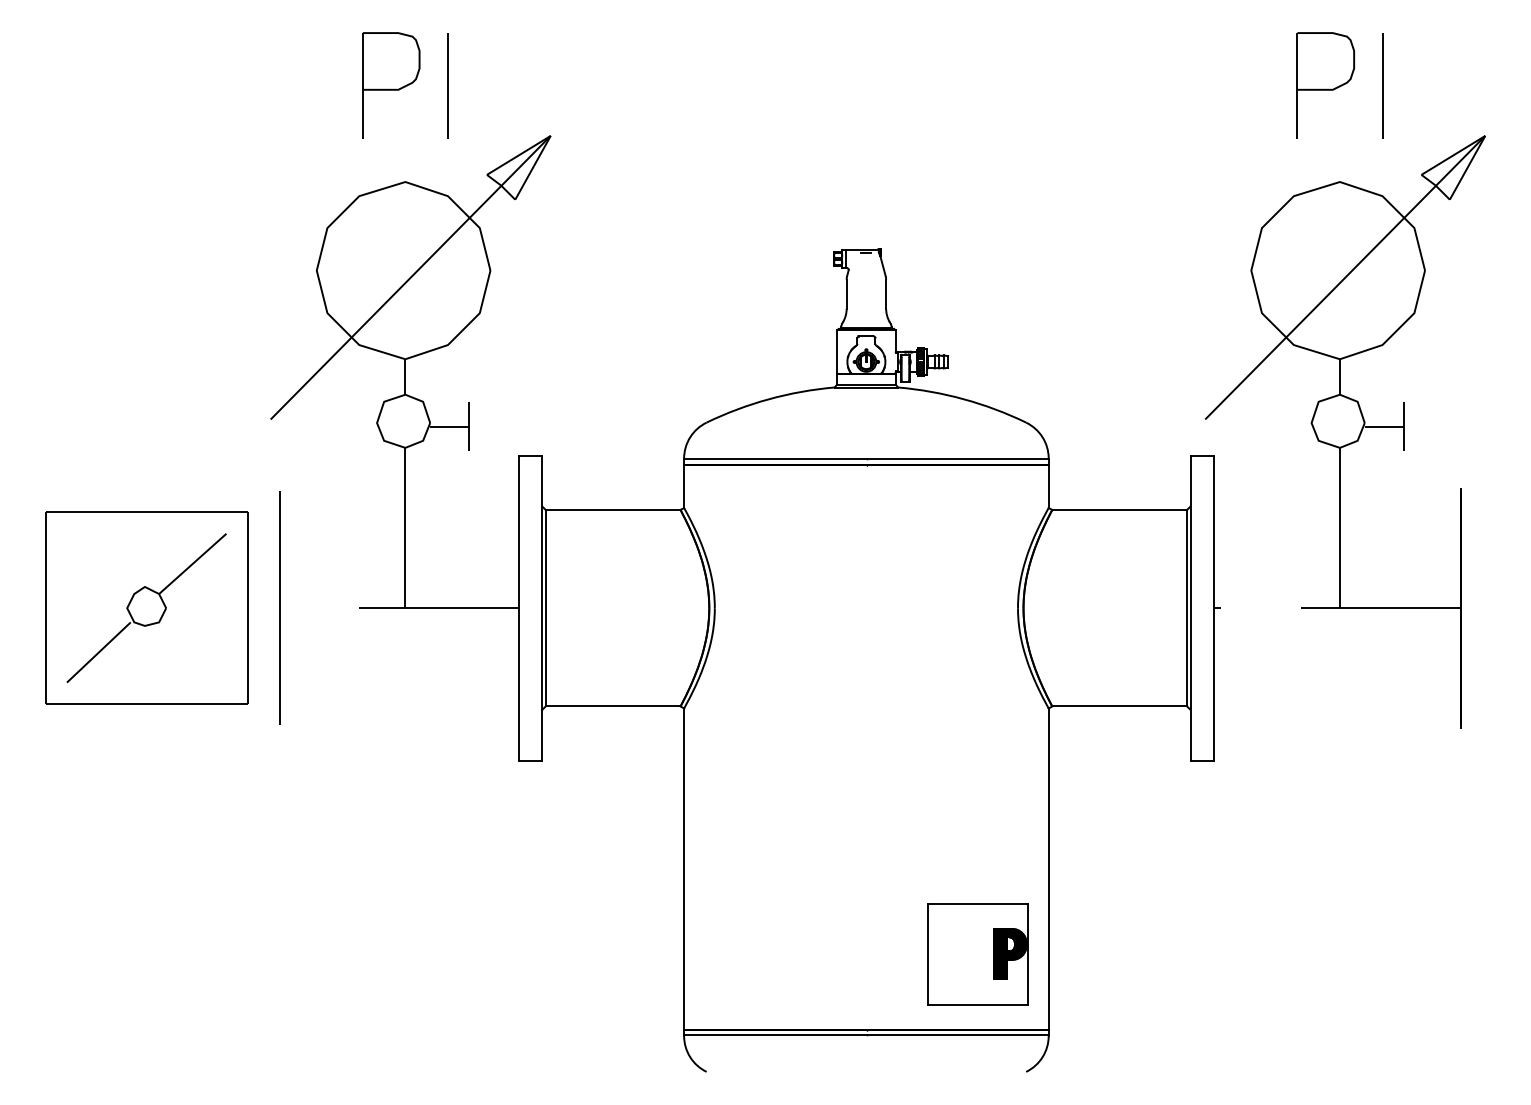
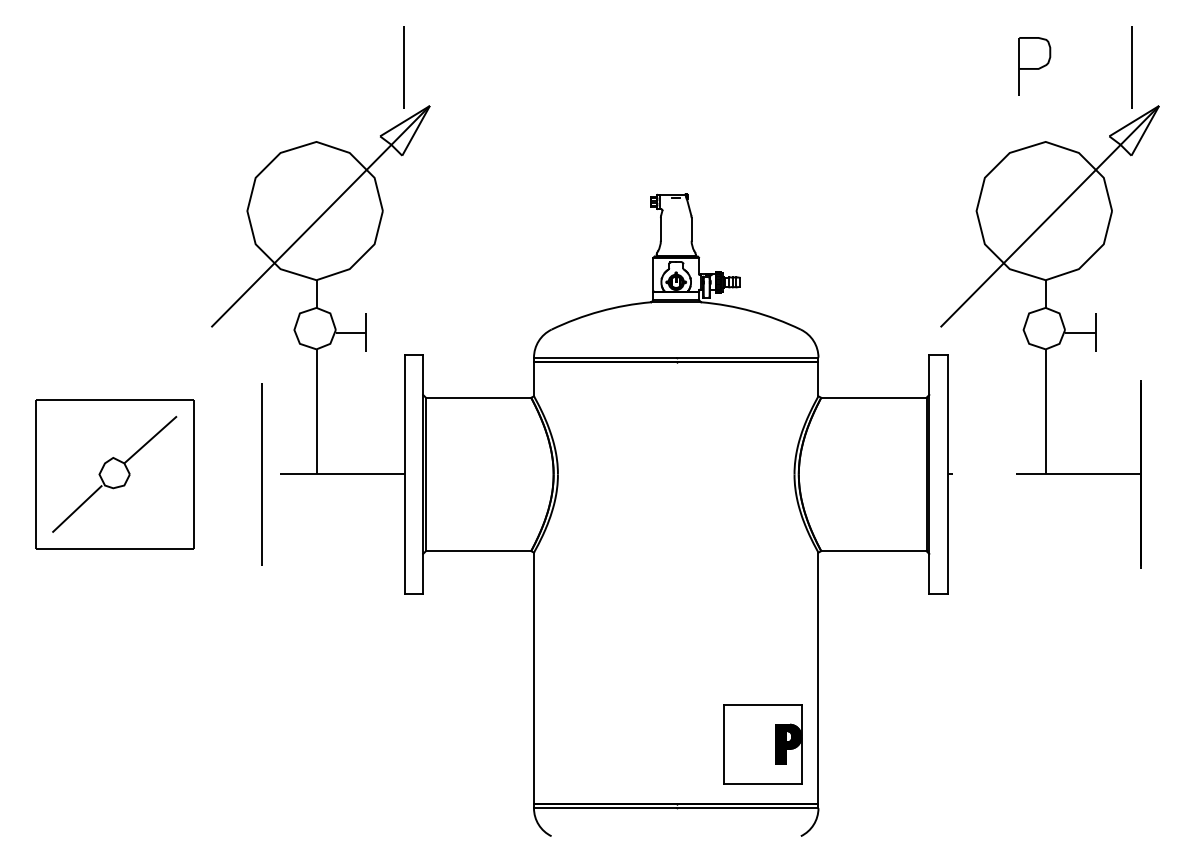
part: (391, 85) -> (305, 66), removed
part: (1325, 85) -> (1034, 66), size x0.7
line: (447, 86) -> (403, 67), moved
line: (1381, 86) -> (1131, 67), moved
line: (278, 608) -> (261, 474), moved

